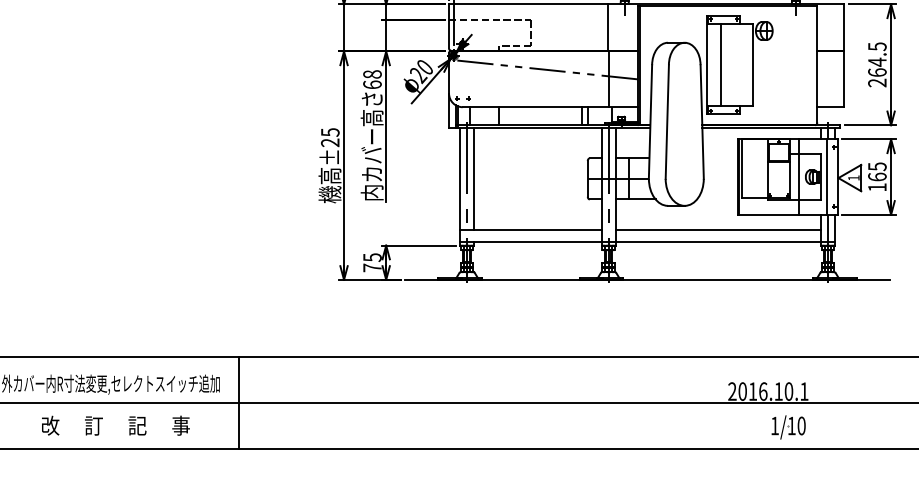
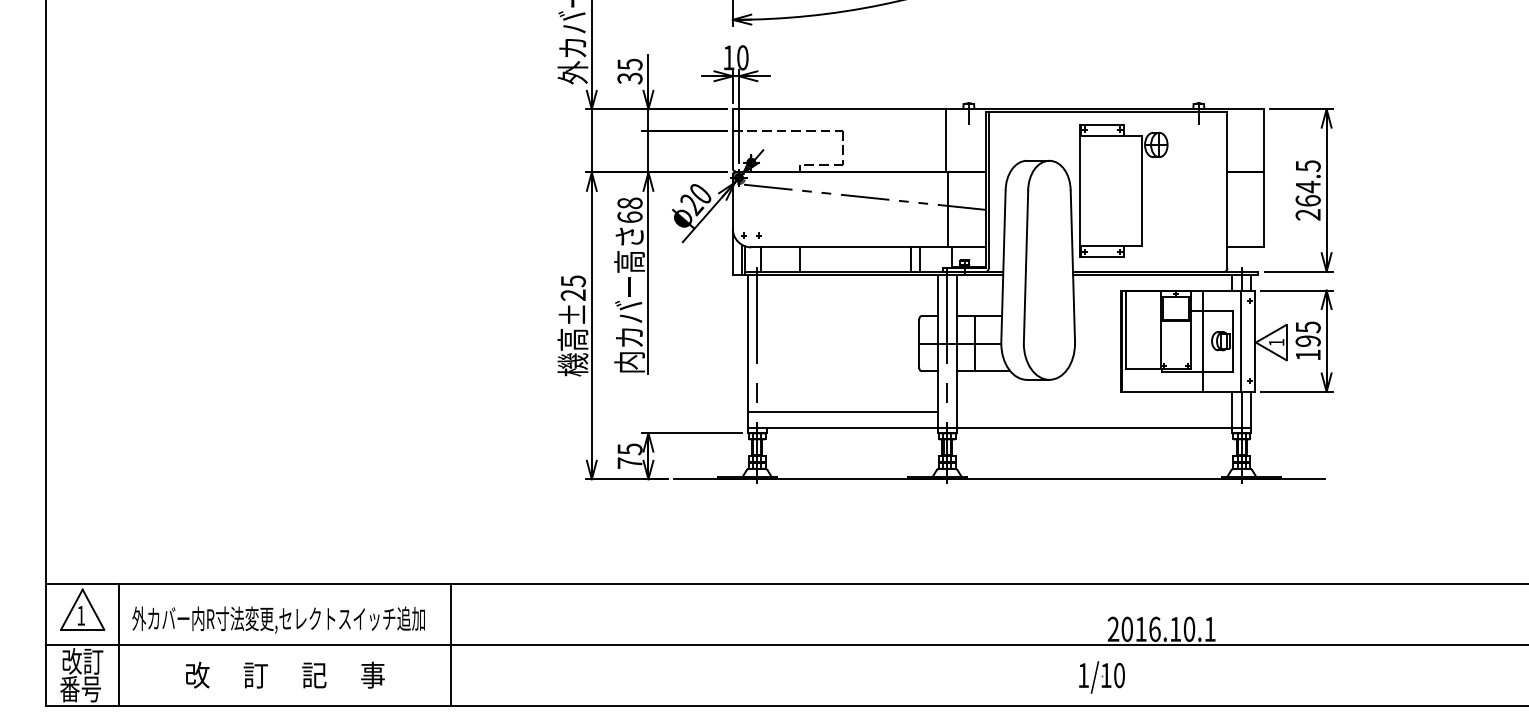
line: (721, 64) -> (1098, 190), removed
text: (876, 176) -> (1307, 340), 165 -> 195
line: (474, 178) -> (766, 343), removed
line: (718, 230) -> (1094, 412), removed
part: (788, 427) -> (1101, 677), moved

